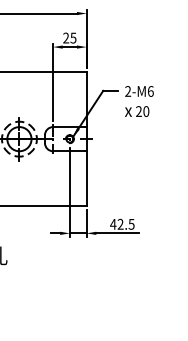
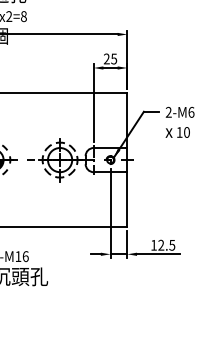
text: (138, 111) -> (179, 132), 20 -> 10
text: (112, 224) -> (153, 245), 42.5 -> 12.5

